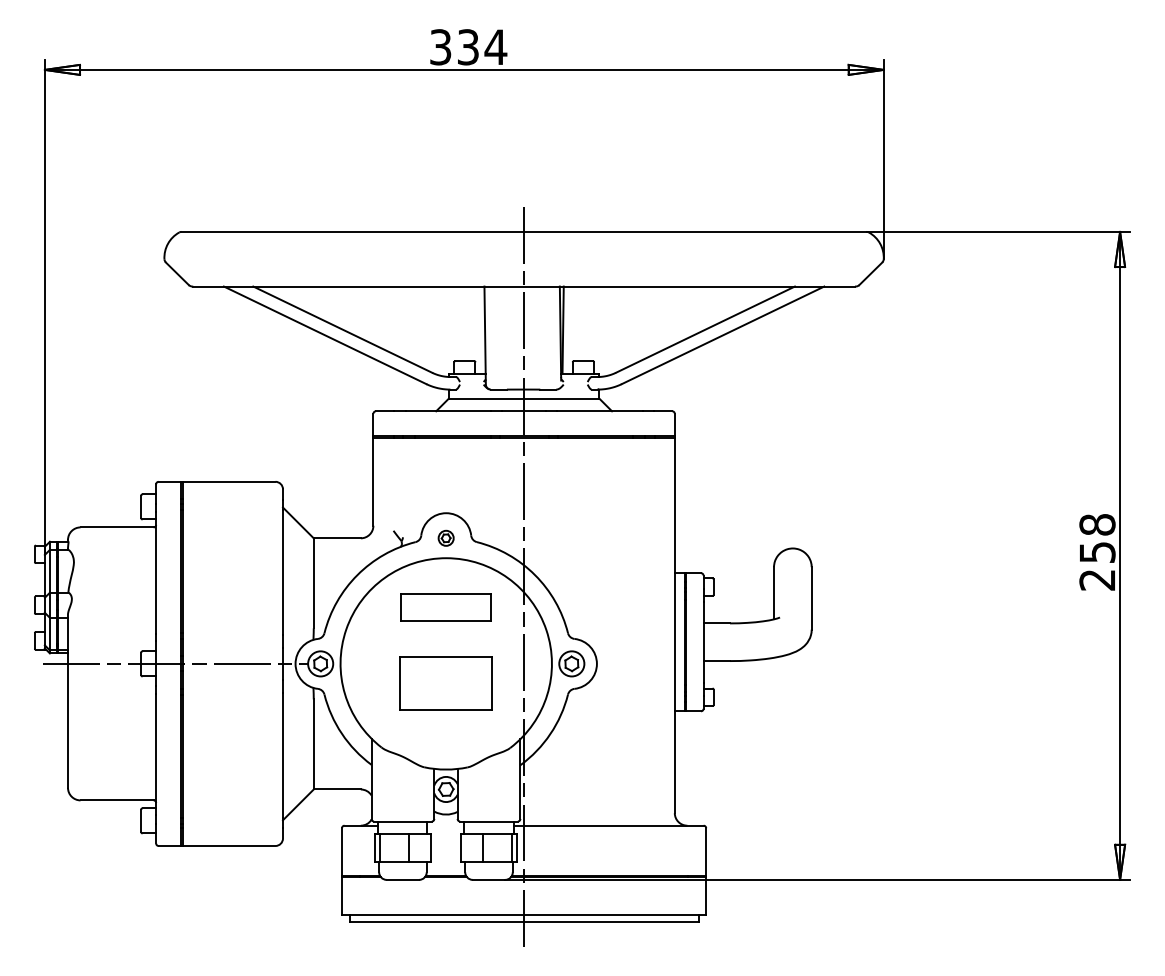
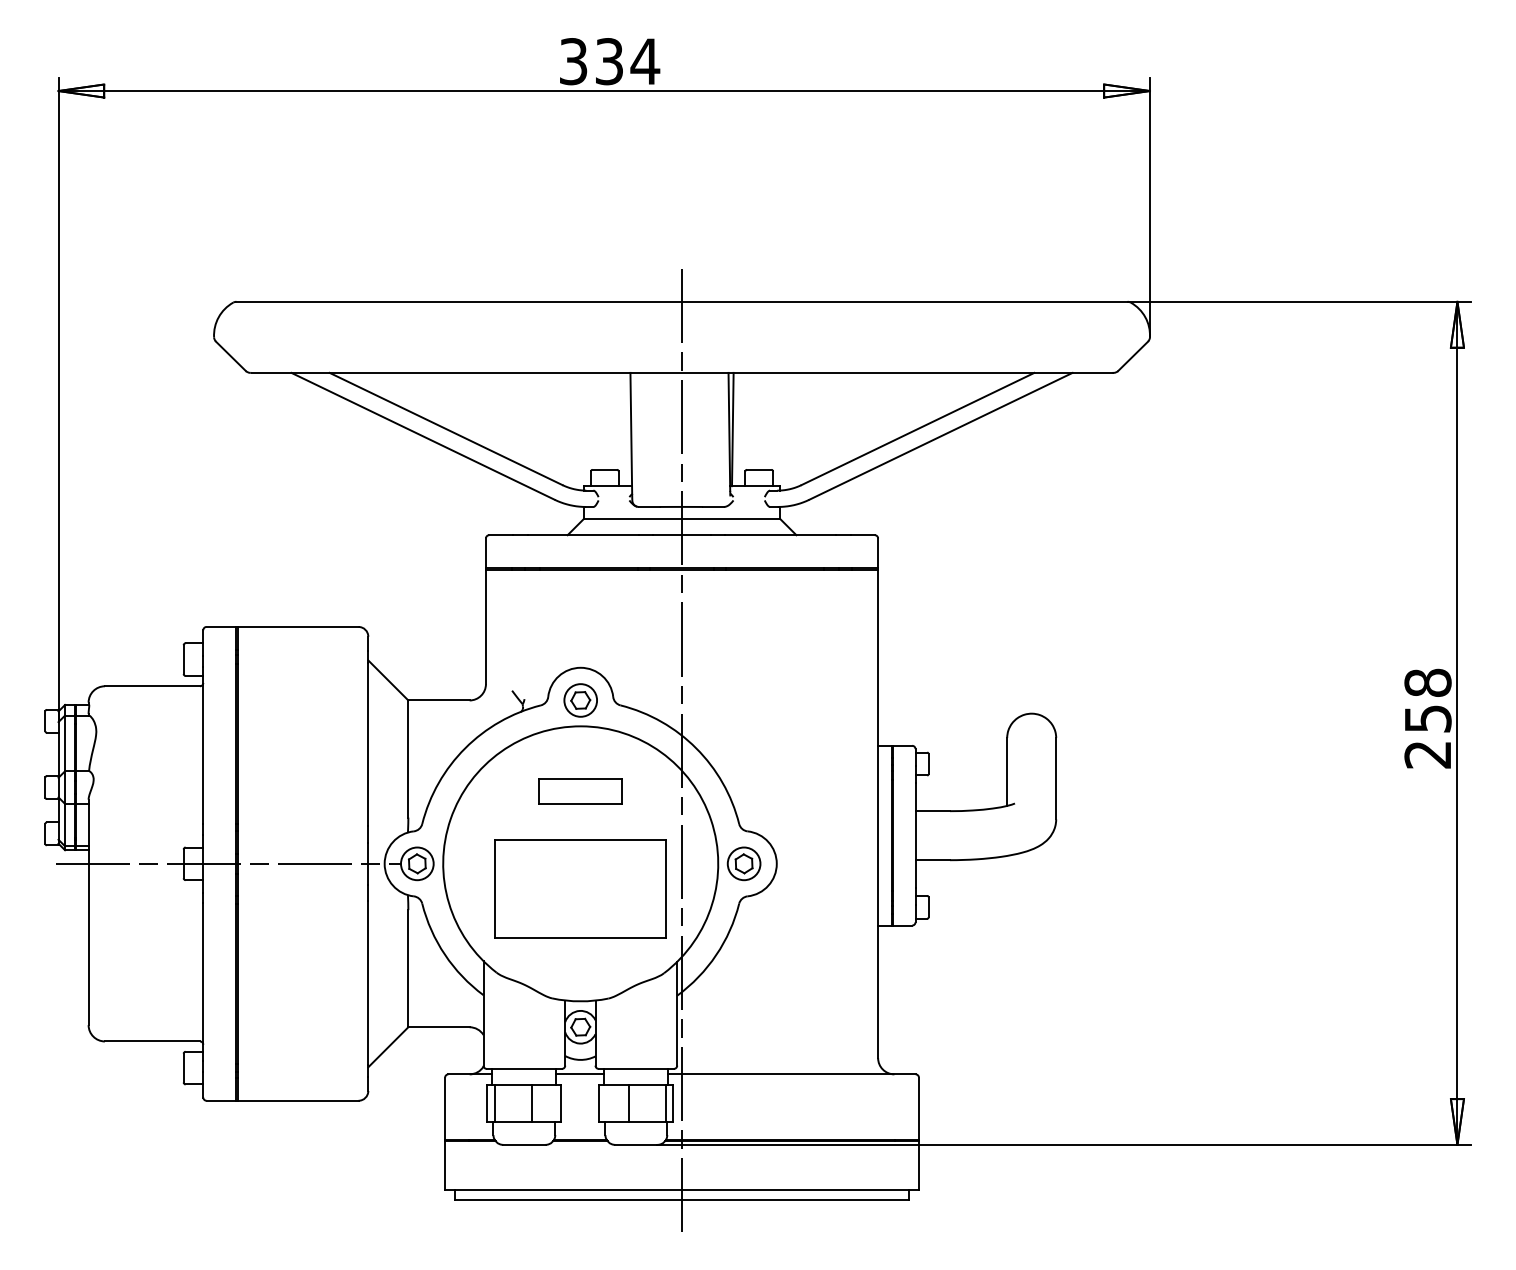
part: (446, 538) -> (580, 700), size x1.67
part: (446, 608) -> (580, 791), size x0.71
part: (446, 682) -> (580, 888), size x1.43
line: (446, 825) -> (580, 1074), added

